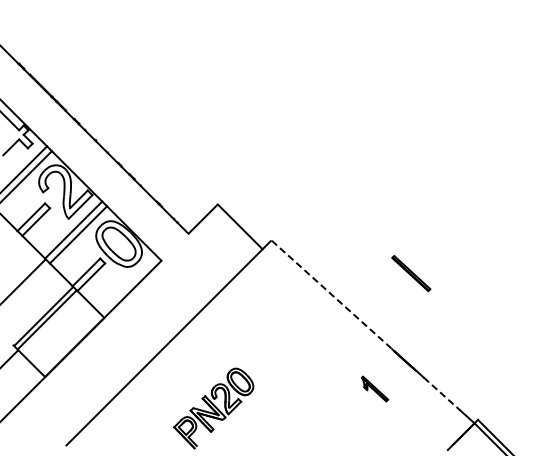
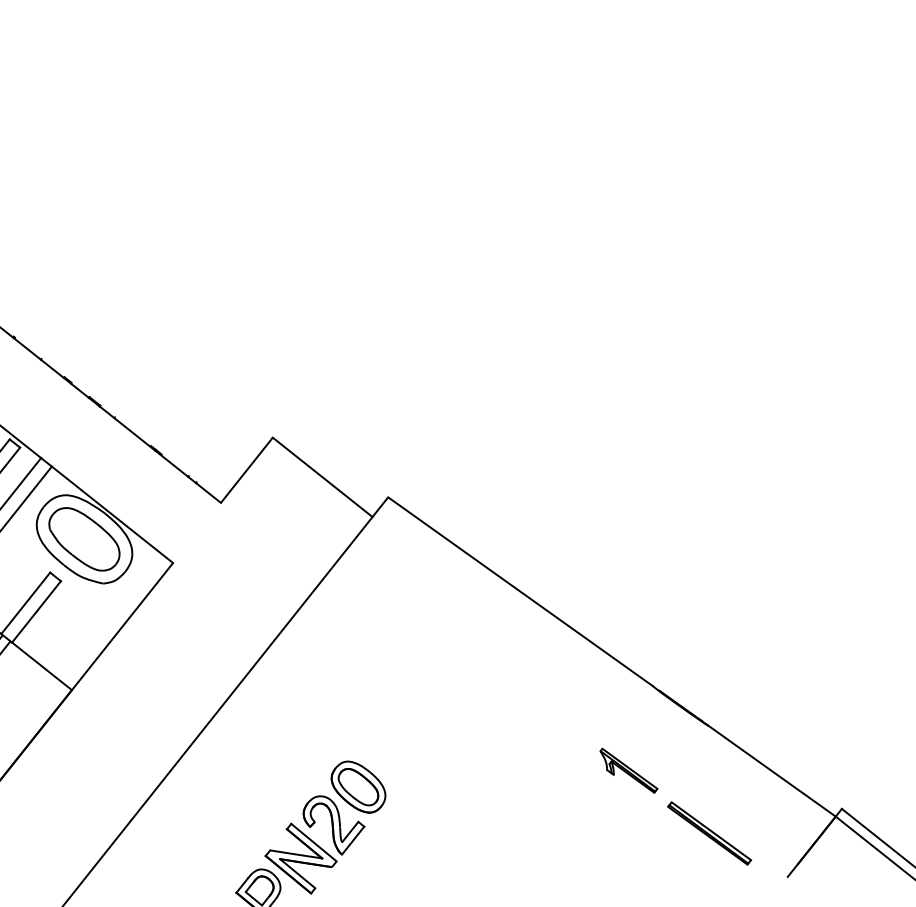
part: (411, 273) -> (709, 833), moved
line: (331, 294) -> (520, 591), dashed -> solid
line: (442, 394) -> (765, 766), dashed -> solid

